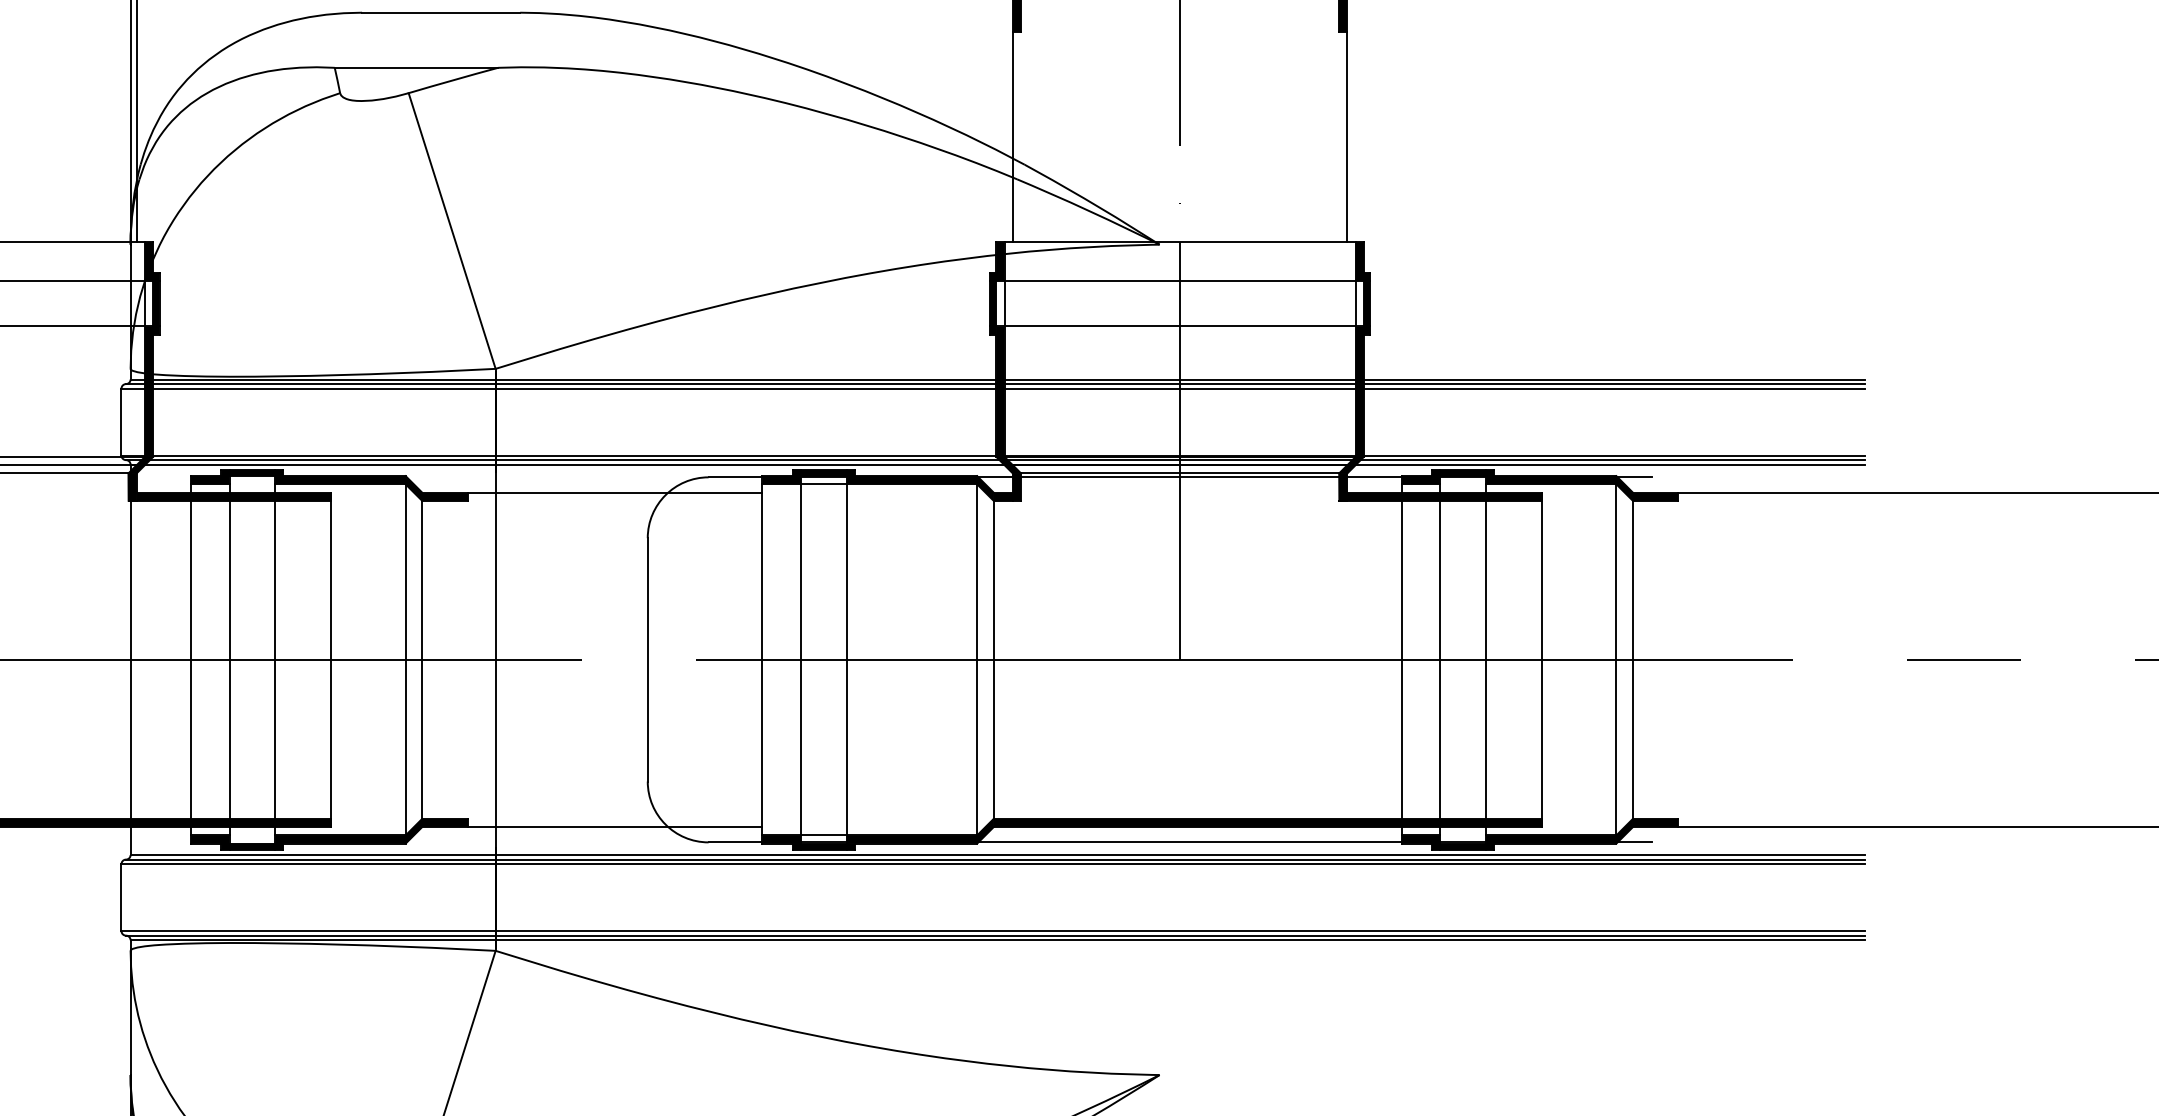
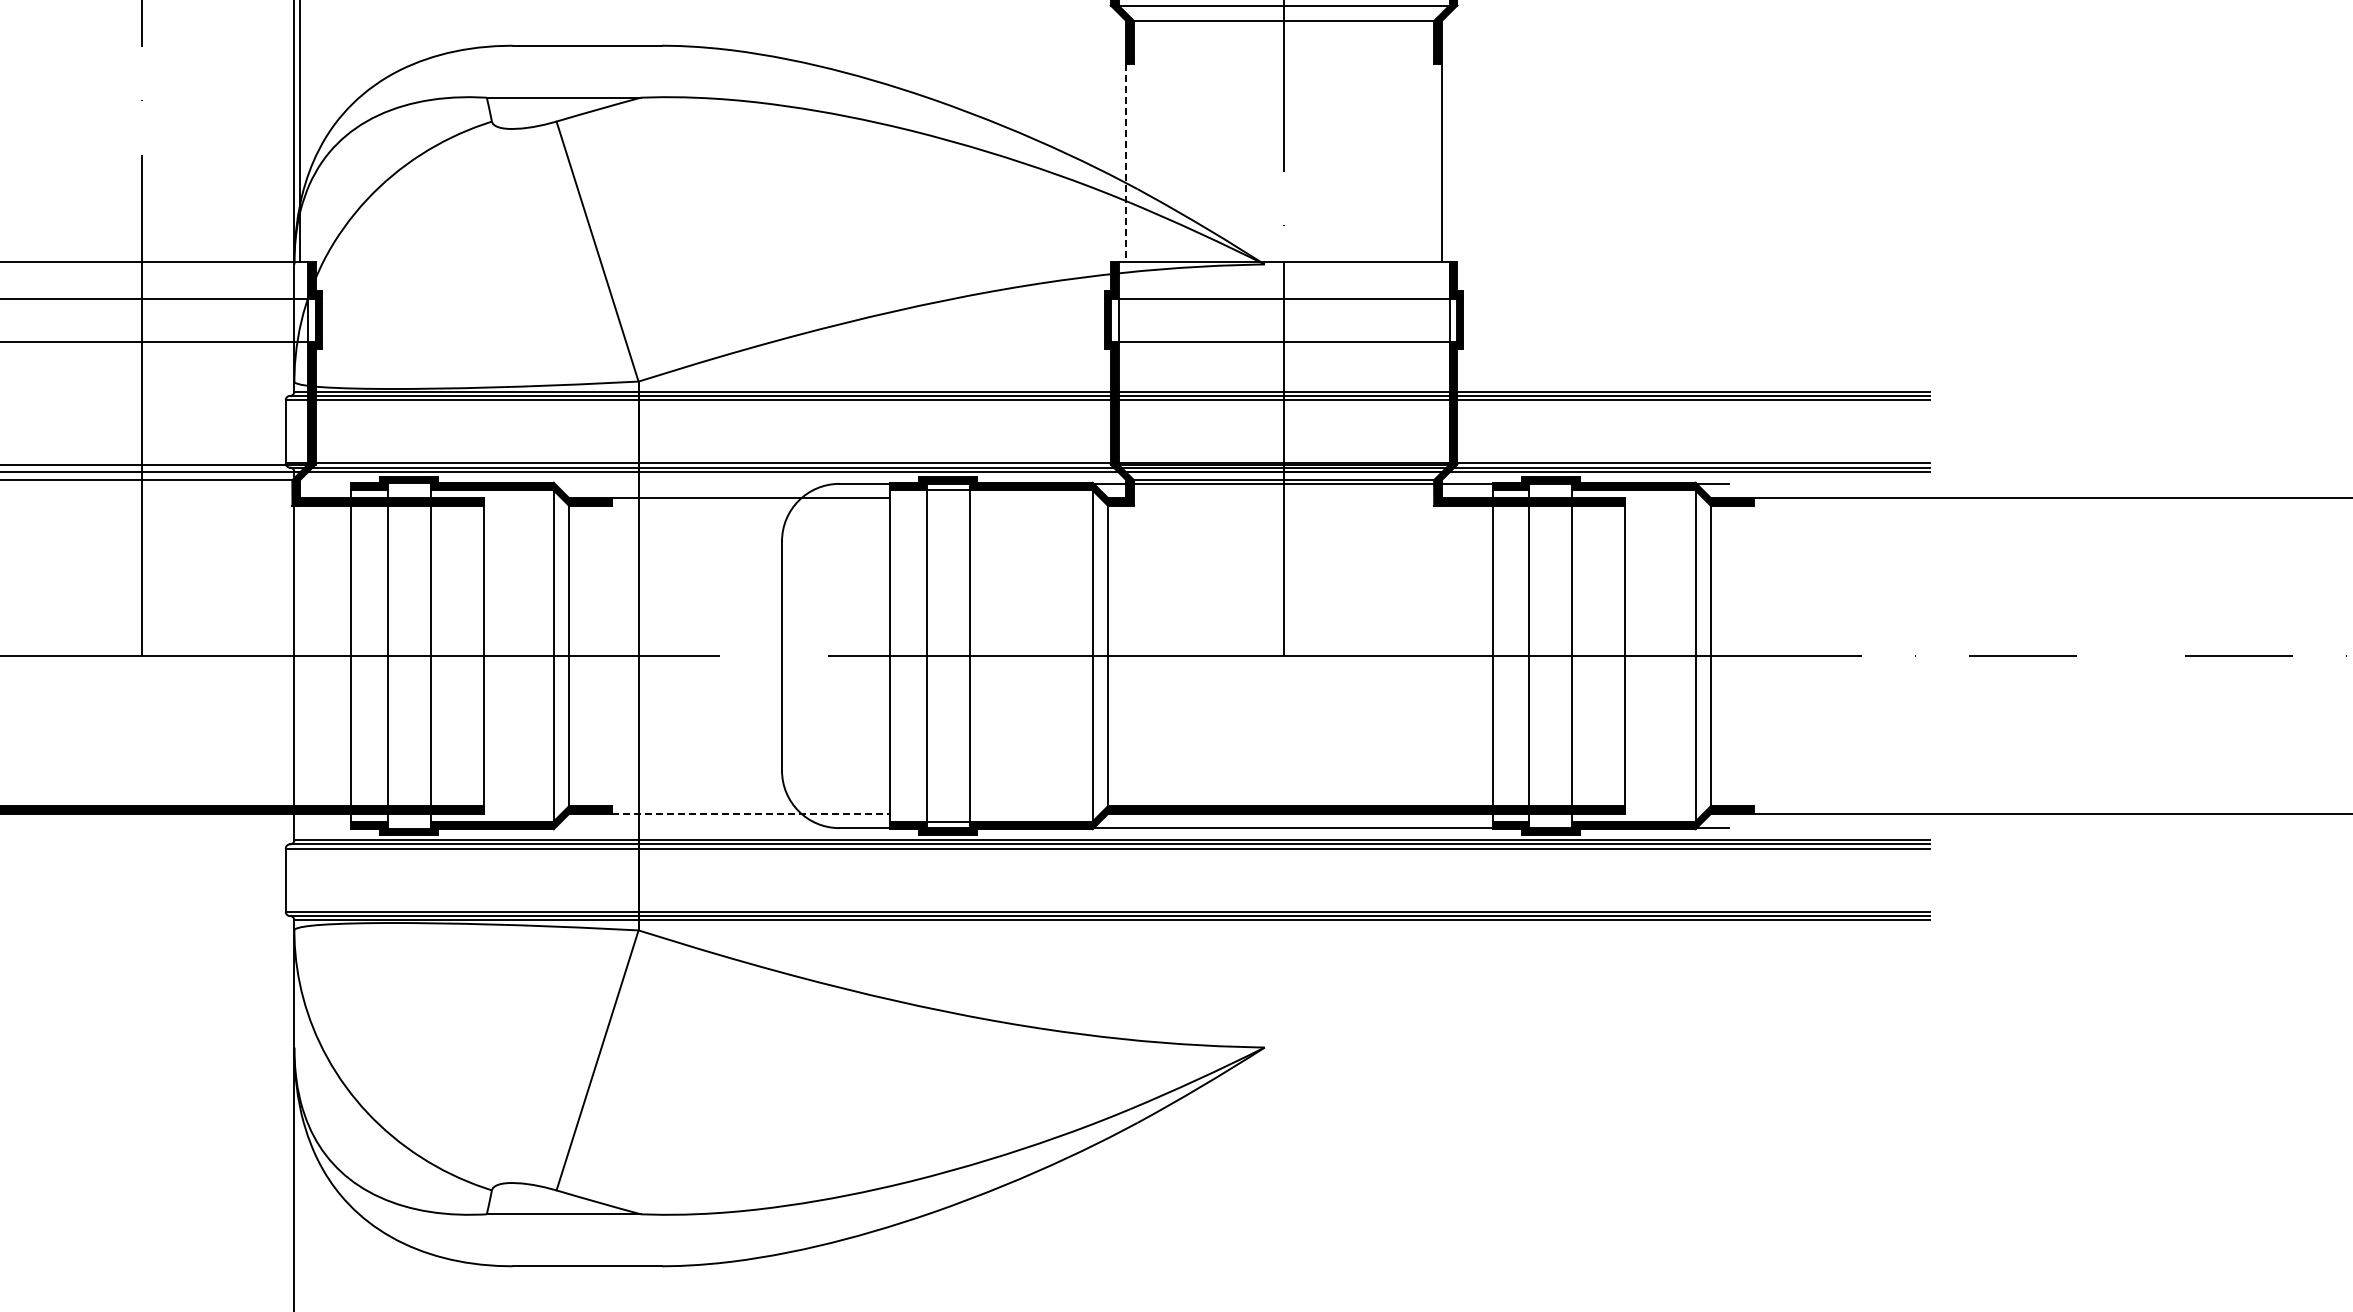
line: (1013, 137) -> (1126, 163), solid -> dashed
line: (615, 826) -> (751, 813), solid -> dashed

